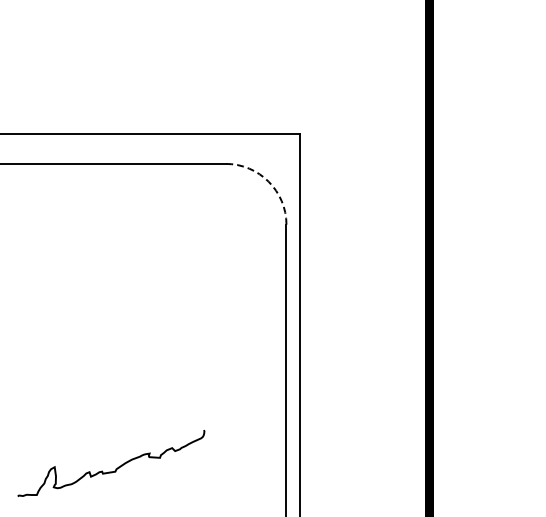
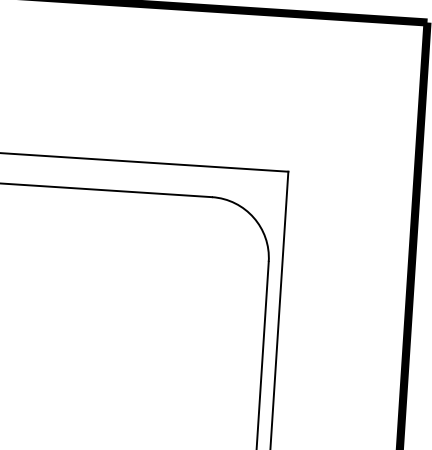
arc: (268, 181) -> (253, 217), dashed -> solid

